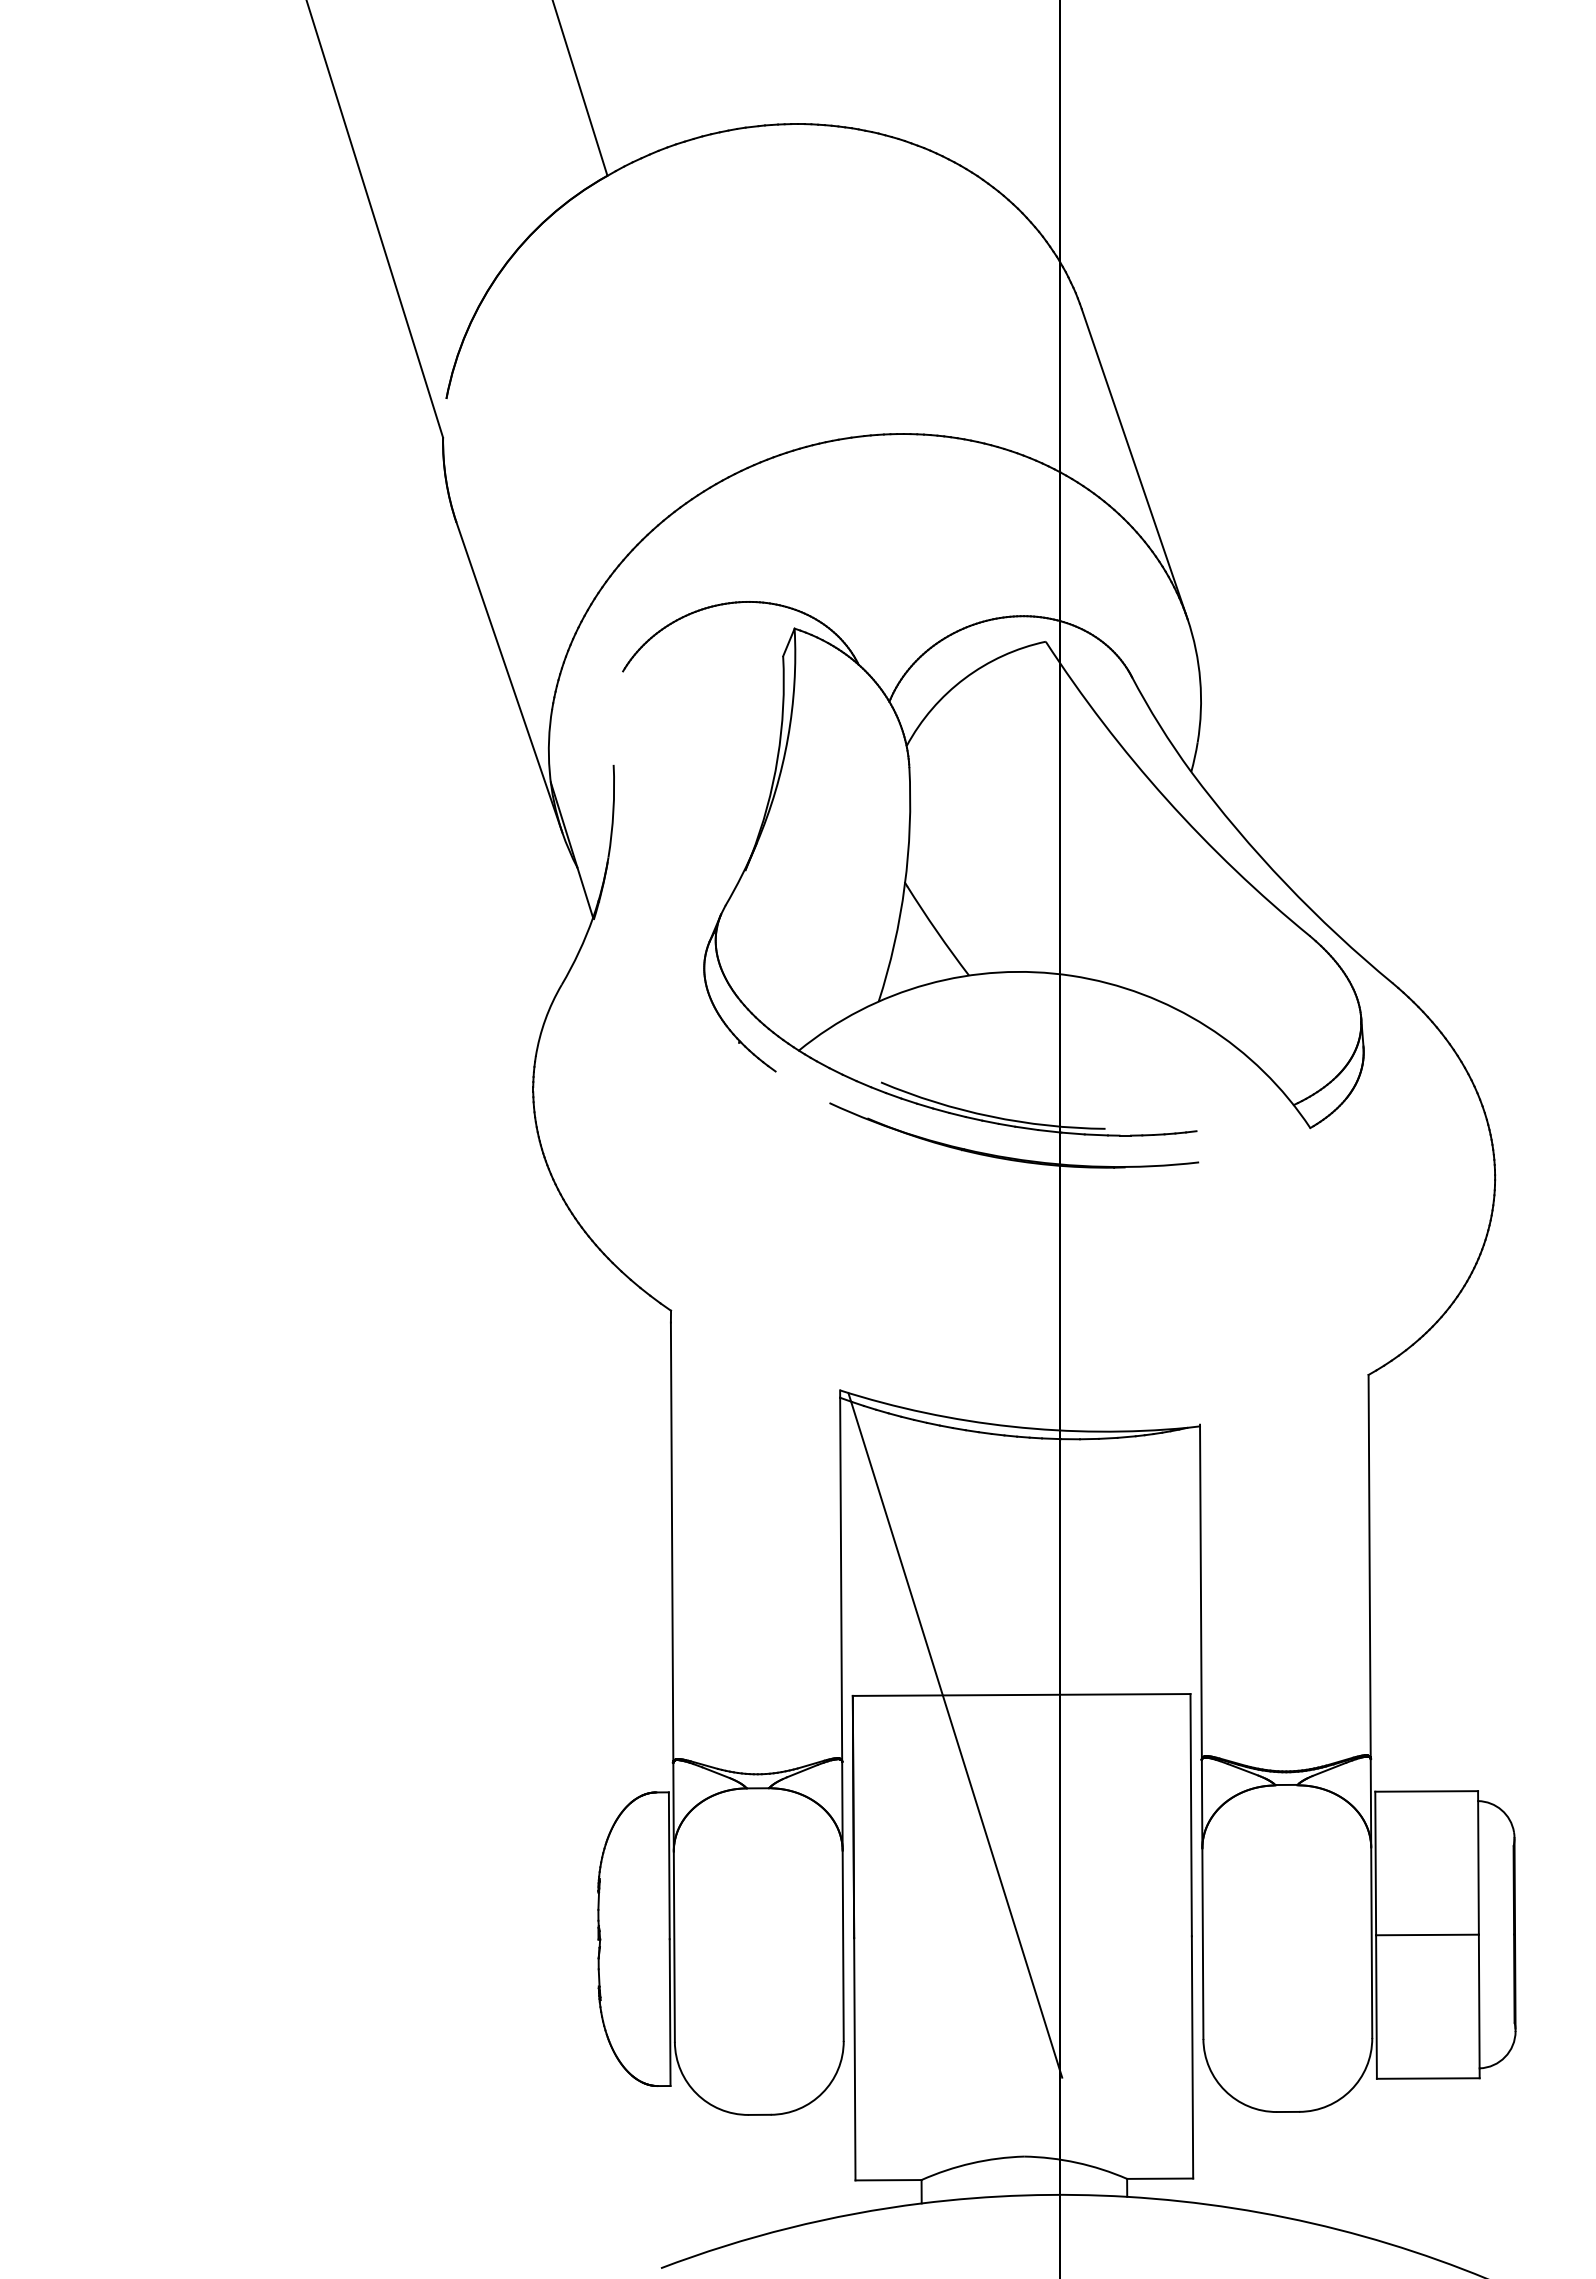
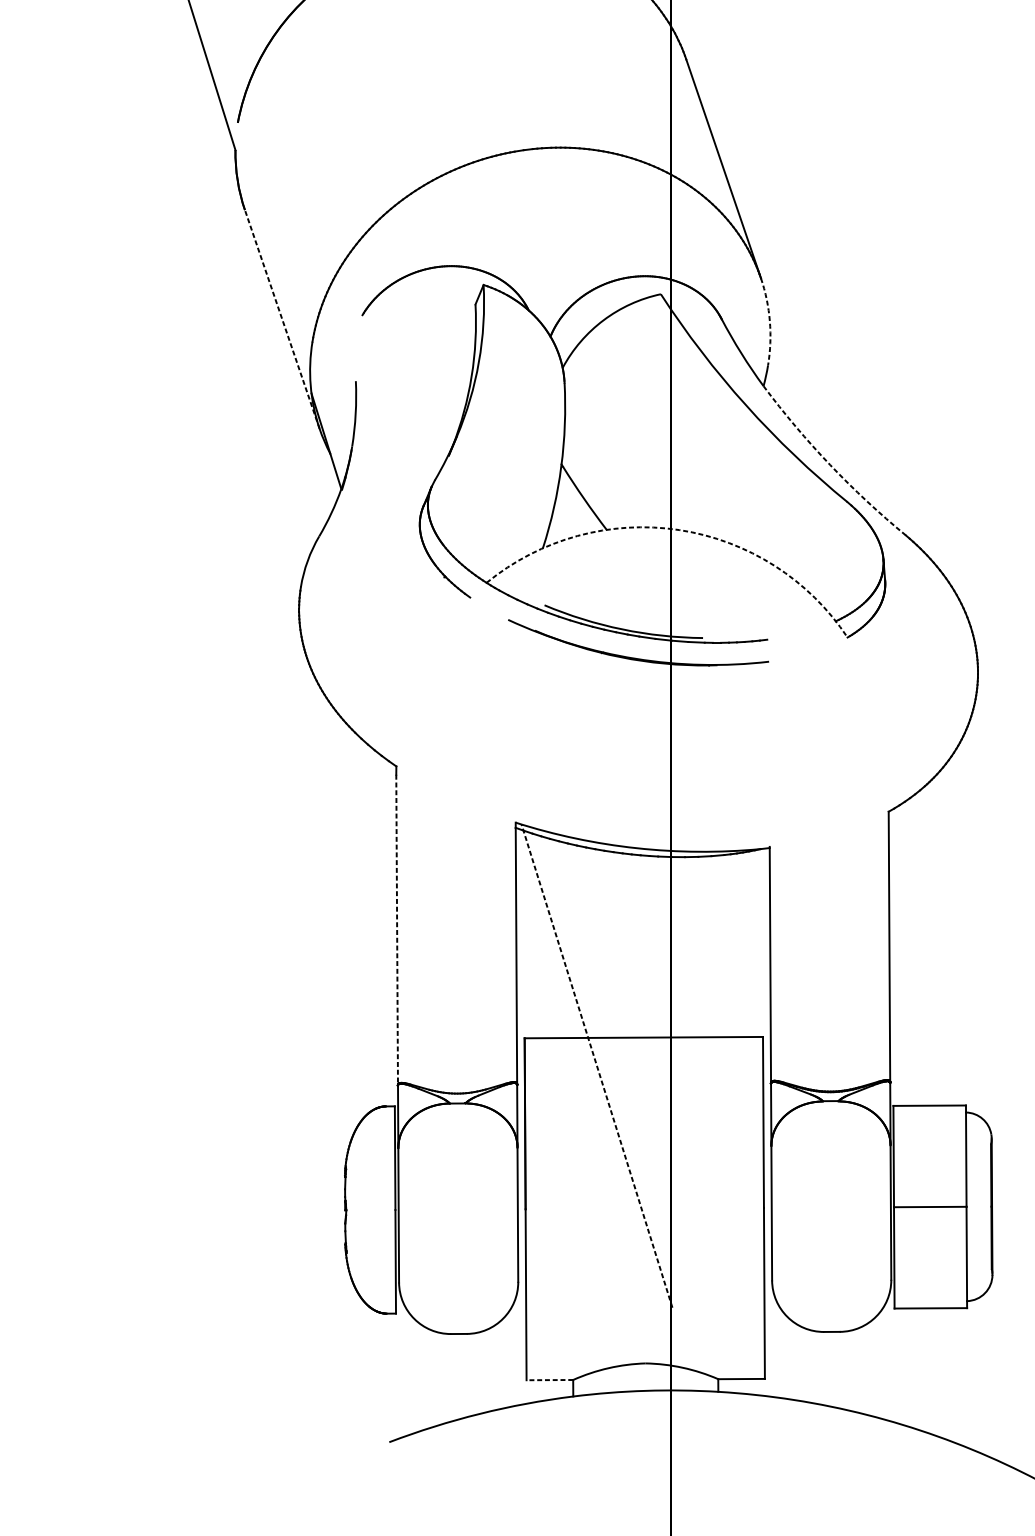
line: (509, 677) -> (282, 319), solid -> dashed
arc: (1200, 680) -> (770, 321), solid -> dashed
arc: (1285, 883) -> (830, 464), solid -> dashed
arc: (1071, 975) -> (679, 529), solid -> dashed
line: (672, 1543) -> (397, 930), solid -> dashed
line: (955, 1735) -> (597, 1066), solid -> dashed
line: (888, 2180) -> (549, 1380), solid -> dashed

